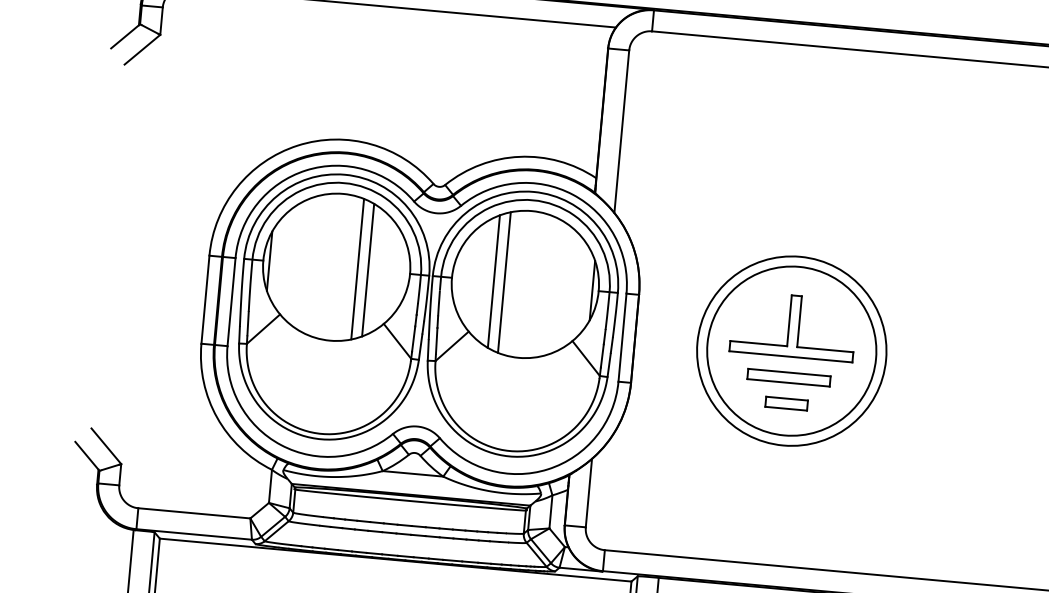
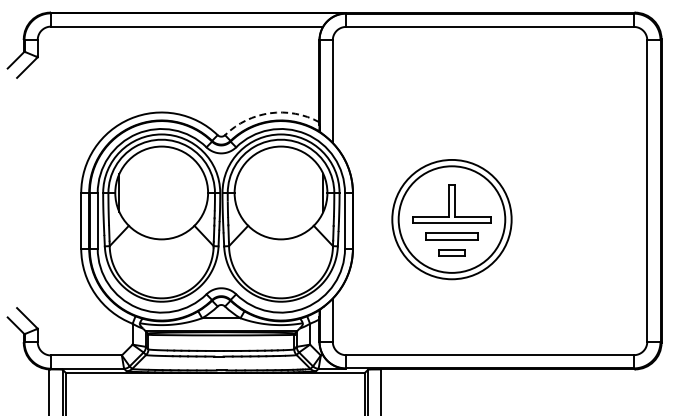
arc: (520, 157) -> (270, 113), solid -> dashed
line: (357, 268) -> (174, 192), removed
line: (368, 269) -> (181, 192), removed
line: (494, 280) -> (261, 192), removed
line: (504, 281) -> (267, 192), removed

